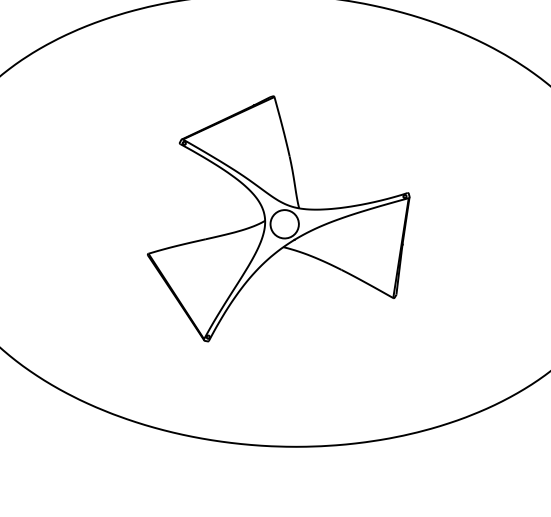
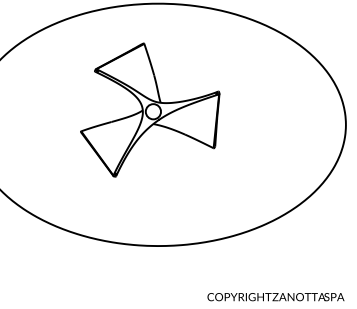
part: (279, 219) -> (150, 109), moved

